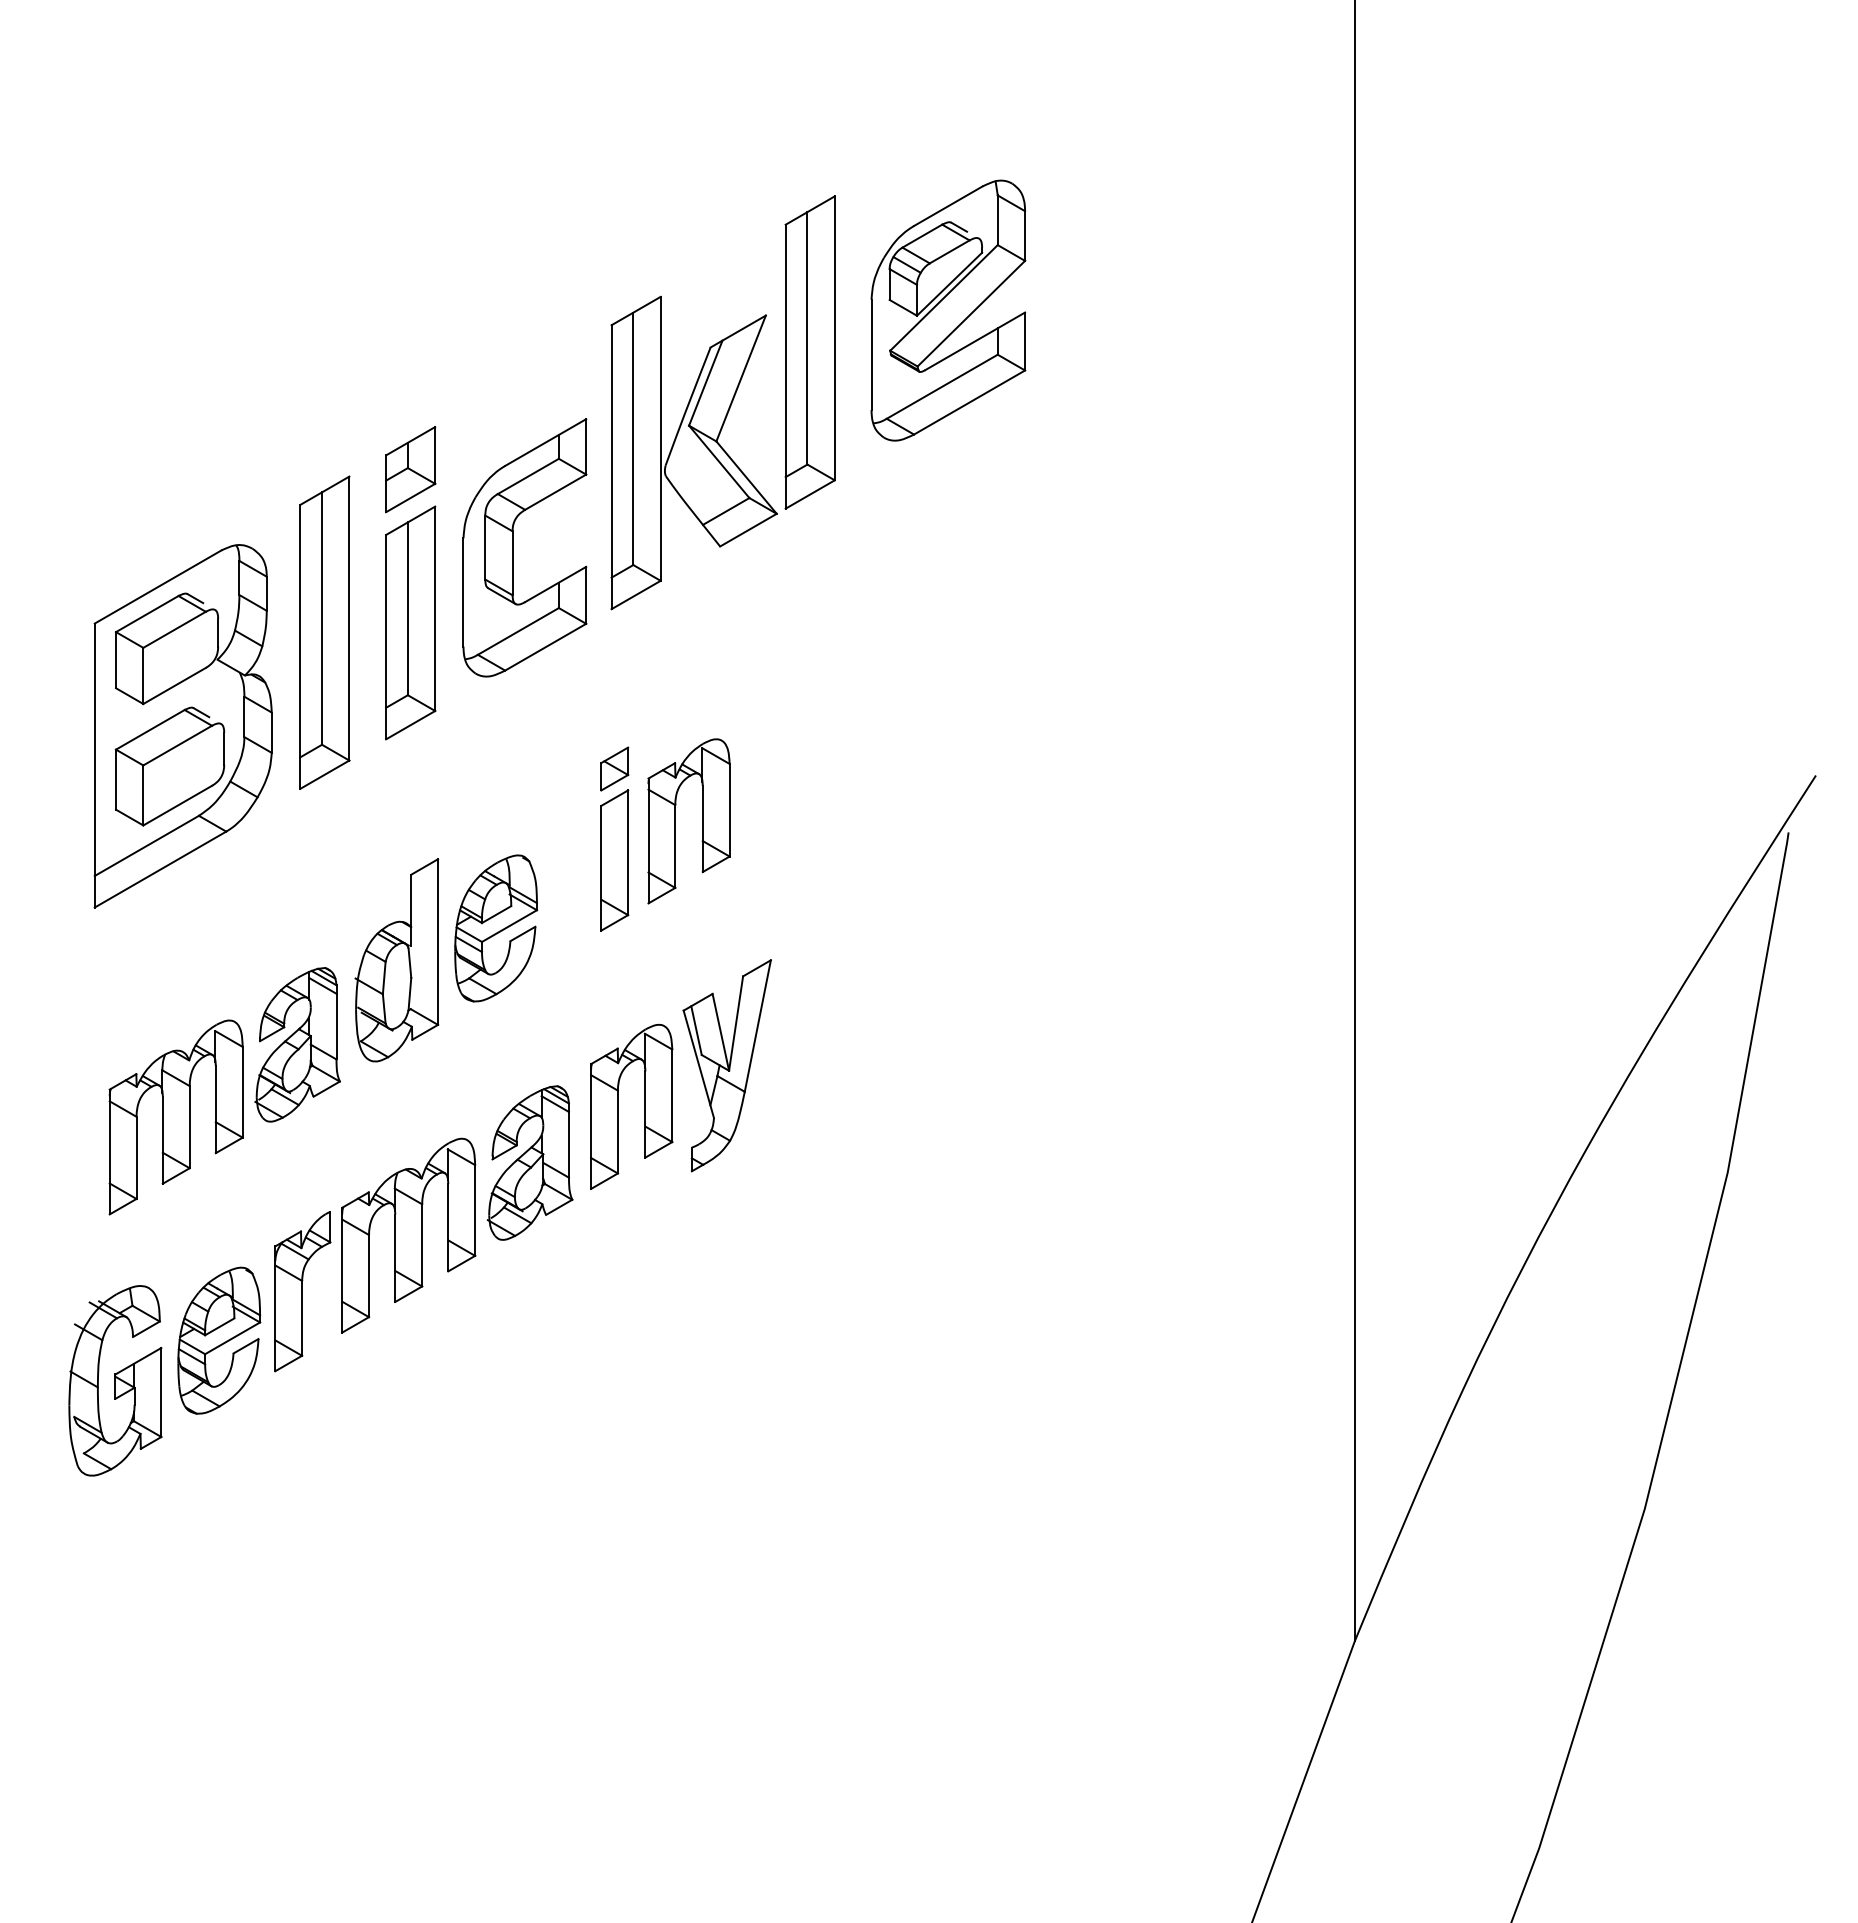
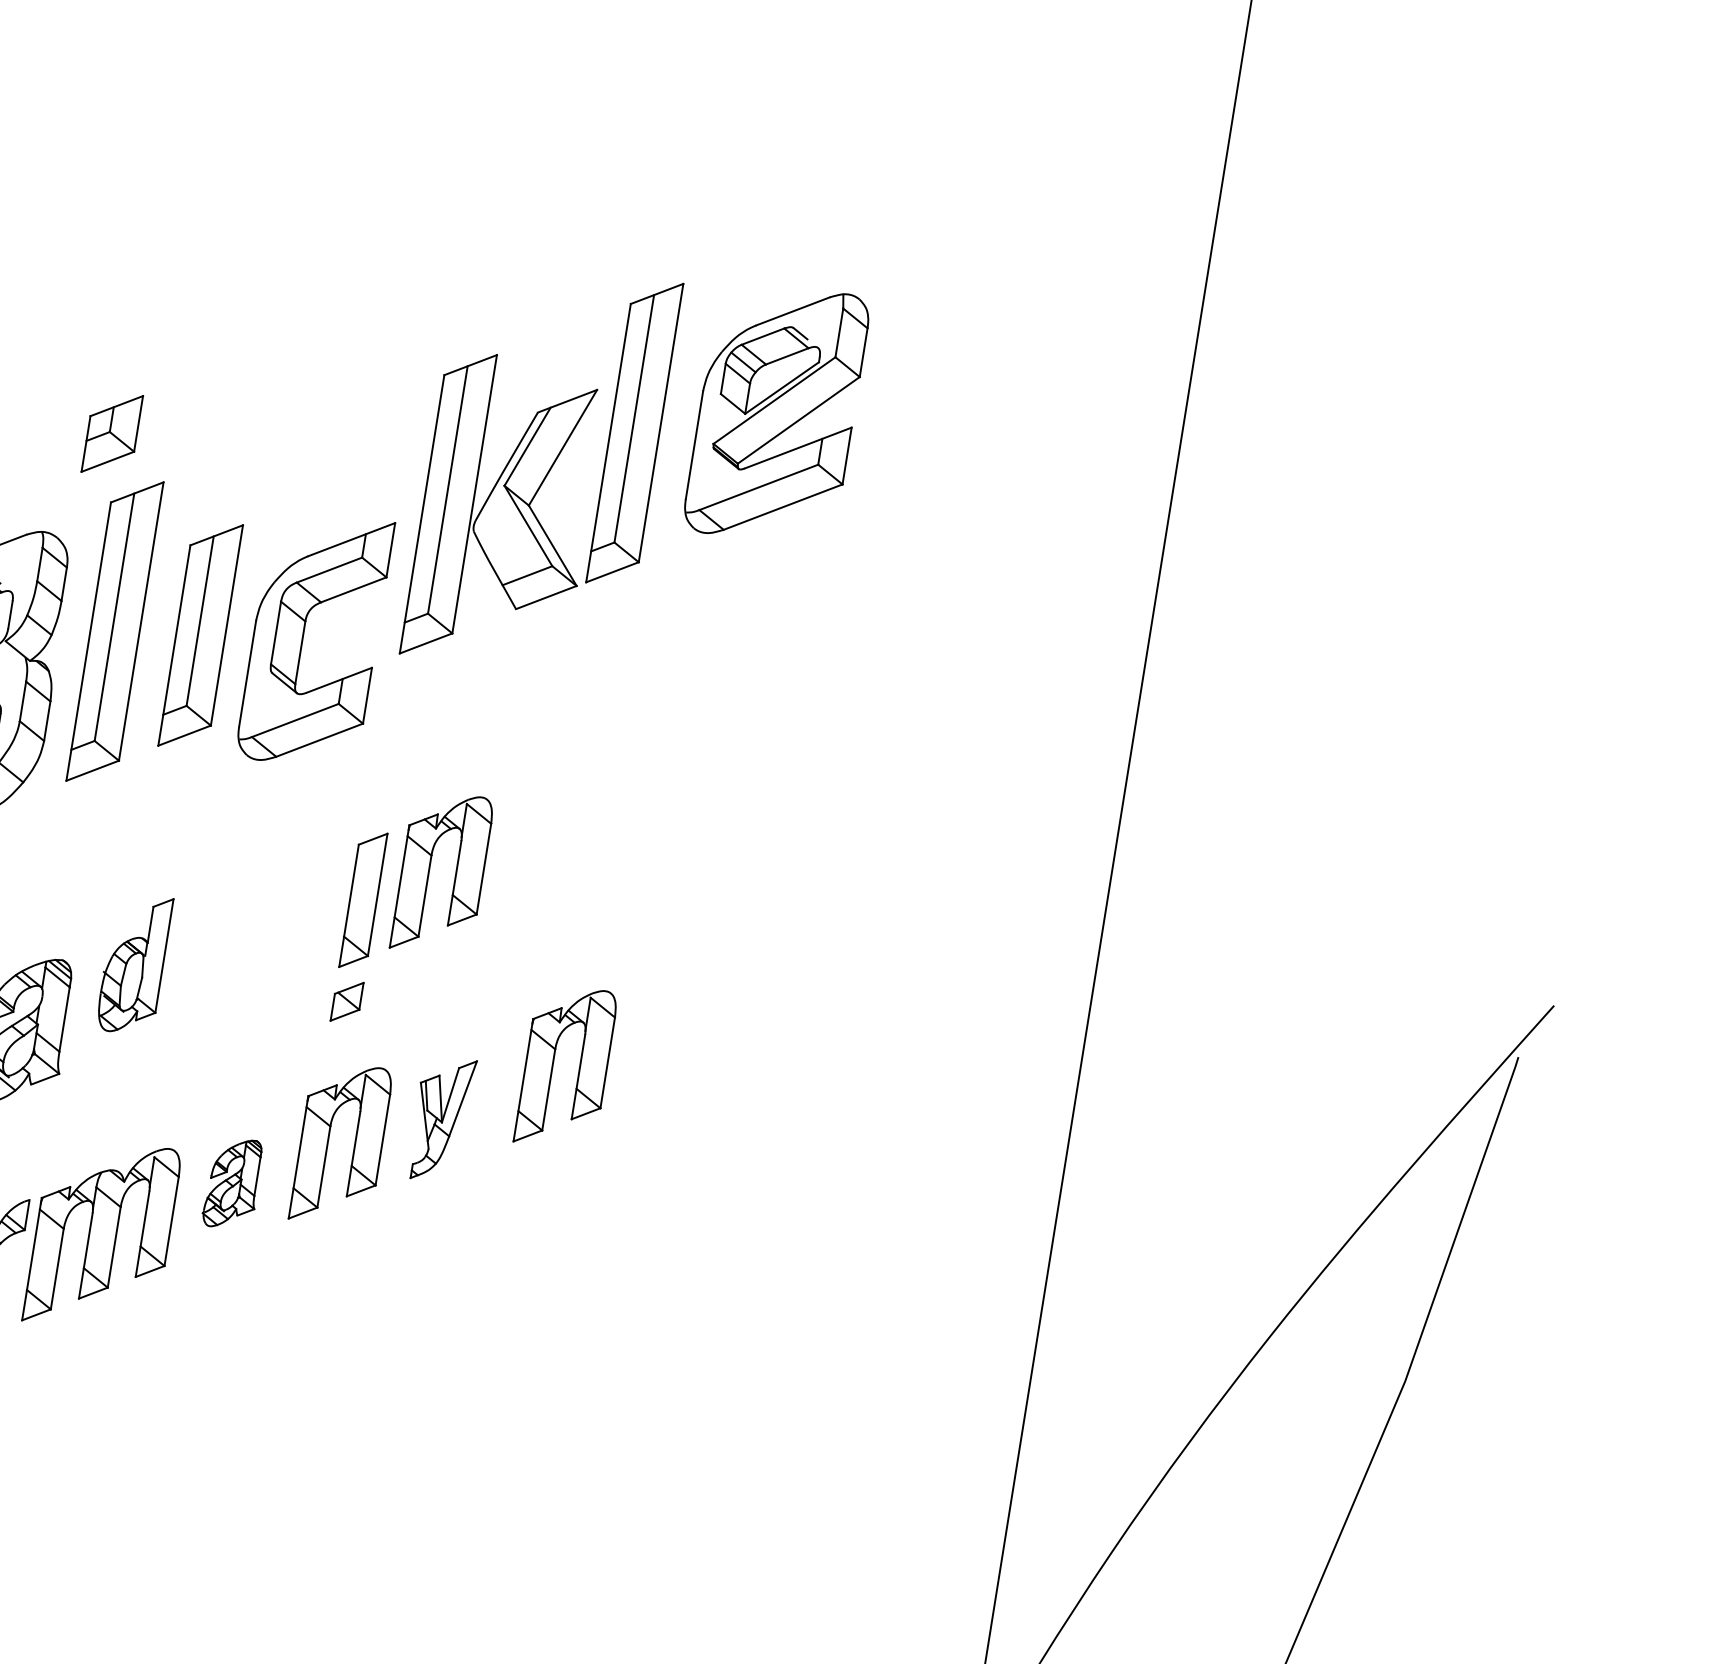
part: (410, 469) -> (112, 433), moved
part: (513, 547) -> (303, 637), moved
part: (614, 768) -> (347, 1001), moved
part: (495, 928) -> (235, 948), removed
part: (396, 960) -> (133, 964), size x0.7
part: (829, 994) -> (552, 1065), added
part: (726, 1065) -> (440, 1118), size x0.6
part: (529, 1162) -> (232, 1182), size x0.6

